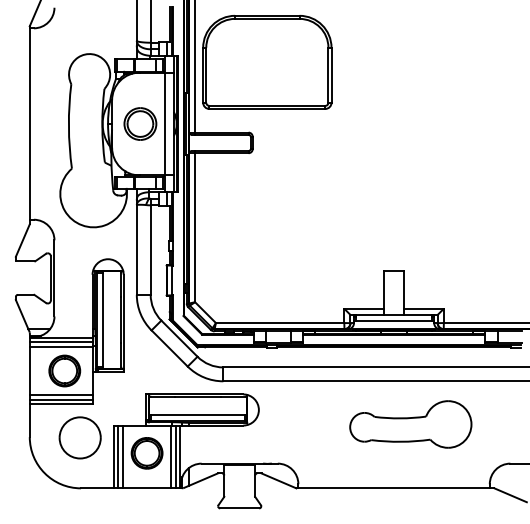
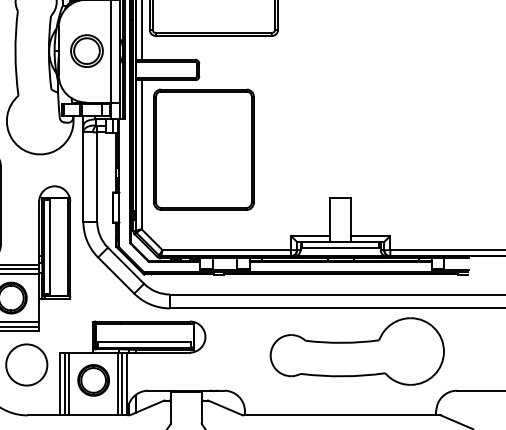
part: (257, 222) -> (204, 149), added
part: (410, 424) -> (357, 351), size x1.43

